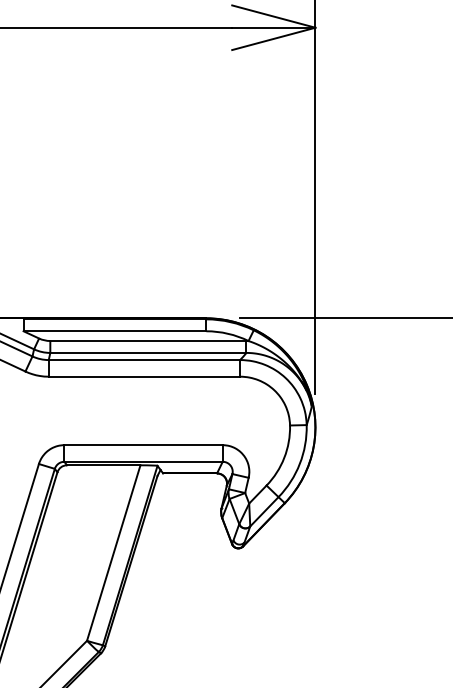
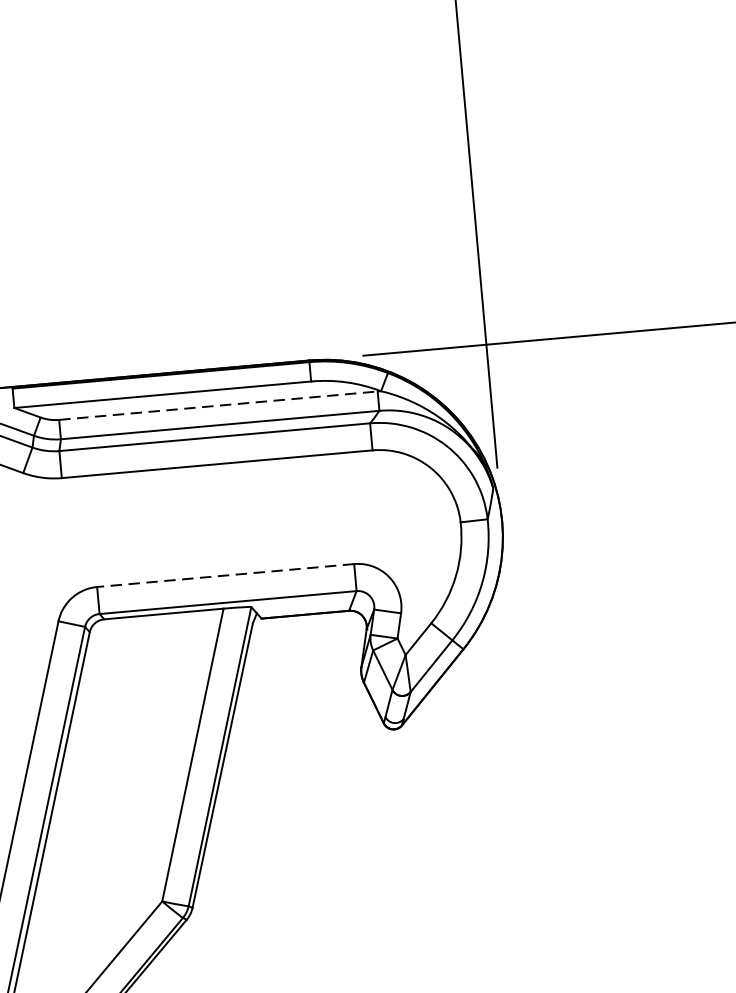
line: (148, 341) -> (218, 406), solid -> dashed
line: (143, 445) -> (225, 576), solid -> dashed

